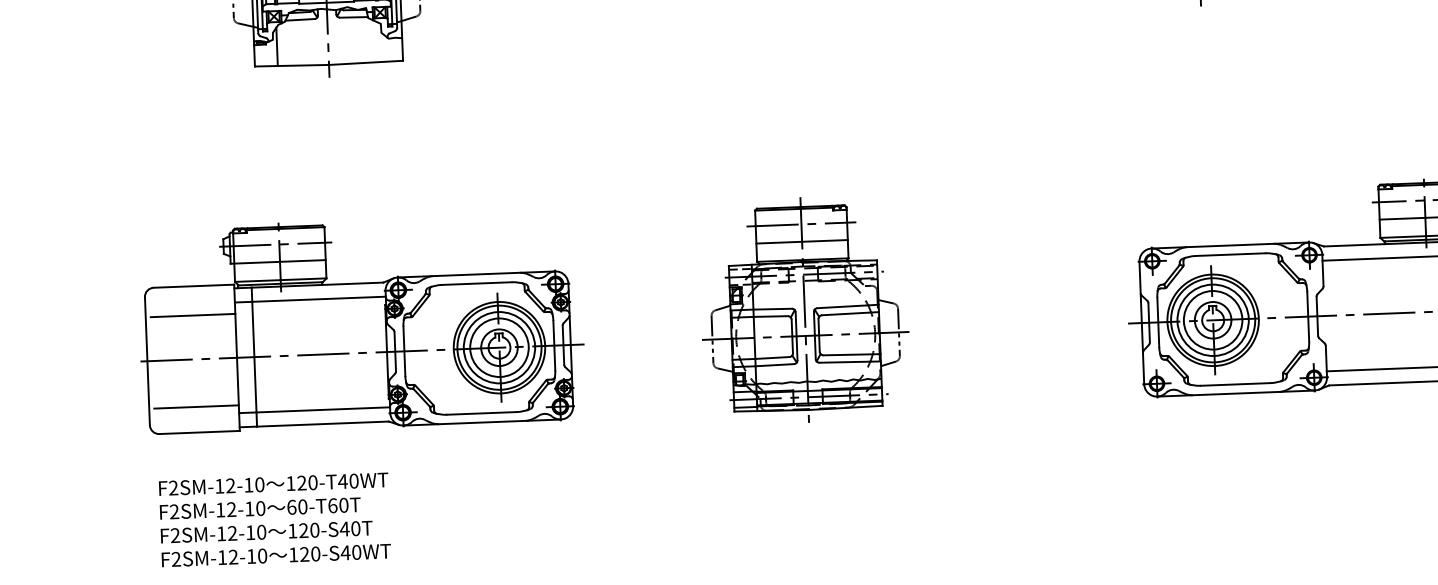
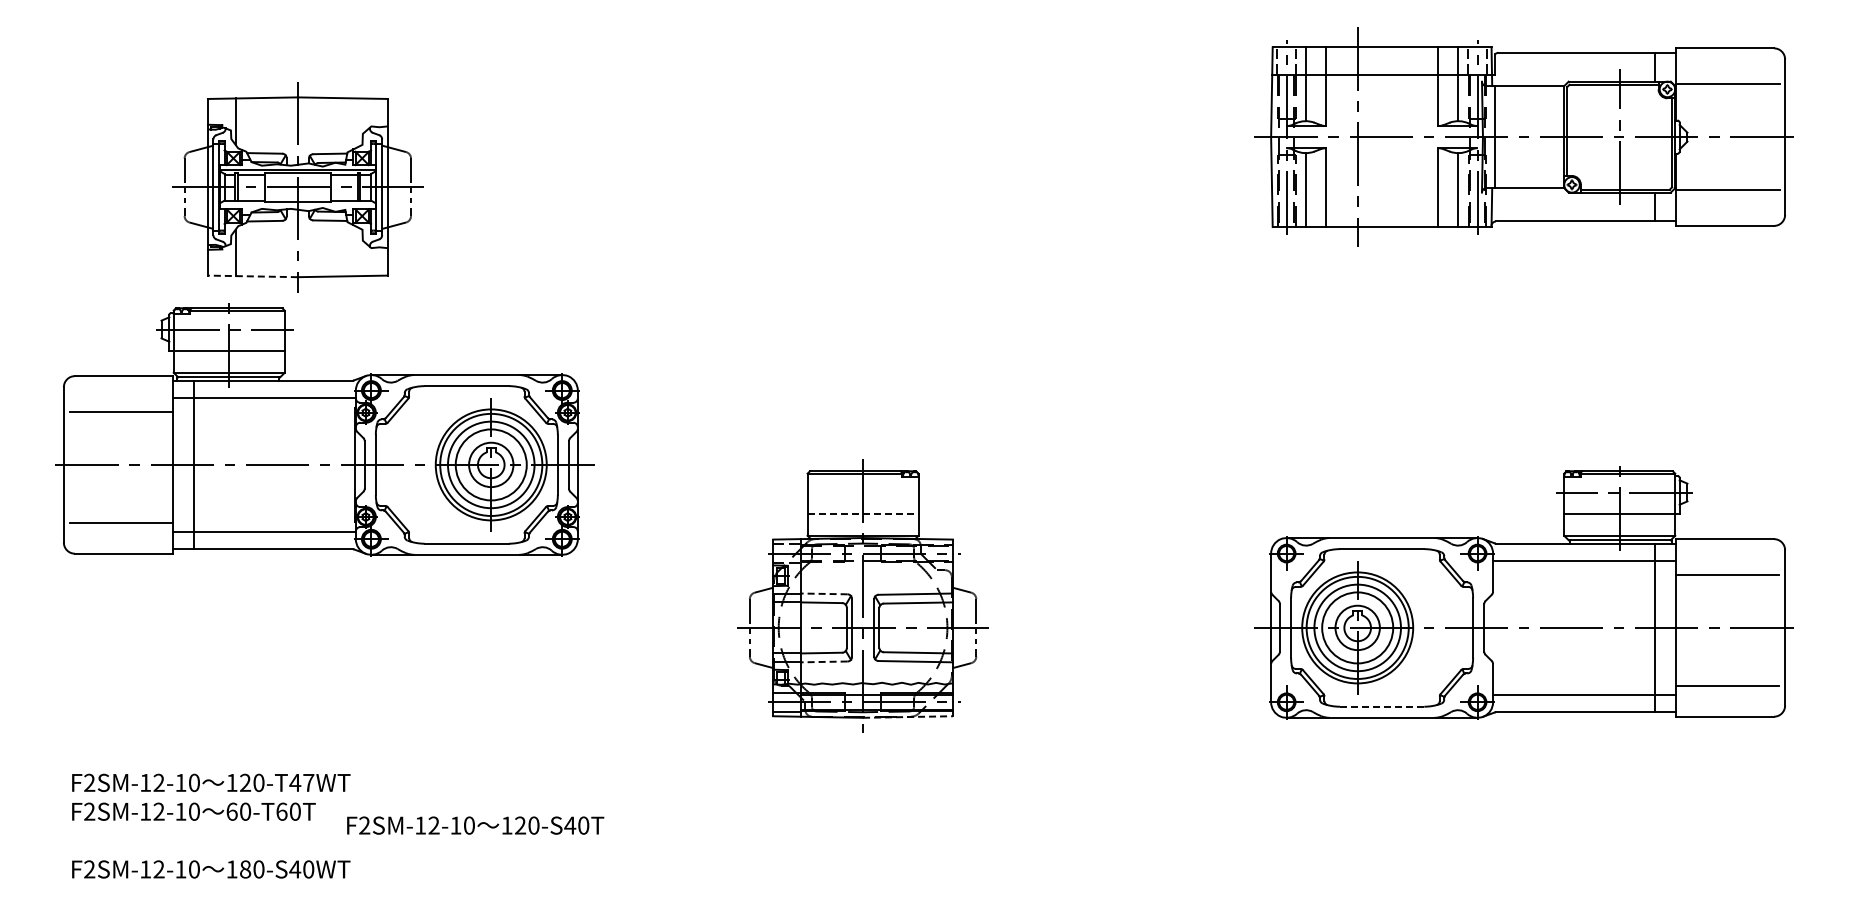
line: (291, 65) -> (252, 276), solid -> dashed
line: (800, 224) -> (862, 492), removed
line: (802, 241) -> (863, 513), solid -> dashed
line: (772, 308) -> (823, 593), solid -> dashed
part: (360, 323) -> (324, 429), moved
line: (774, 364) -> (823, 661), solid -> dashed
line: (1236, 384) -> (1382, 706), solid -> dashed
line: (845, 408) -> (908, 717), solid -> dashed
text: (353, 480) -> (308, 782), 120-T40WT -> 120-T47WT
text: (266, 532) -> (475, 825), moved
text: (304, 554) -> (245, 869), 120-S40WT -> 180-S40WT

